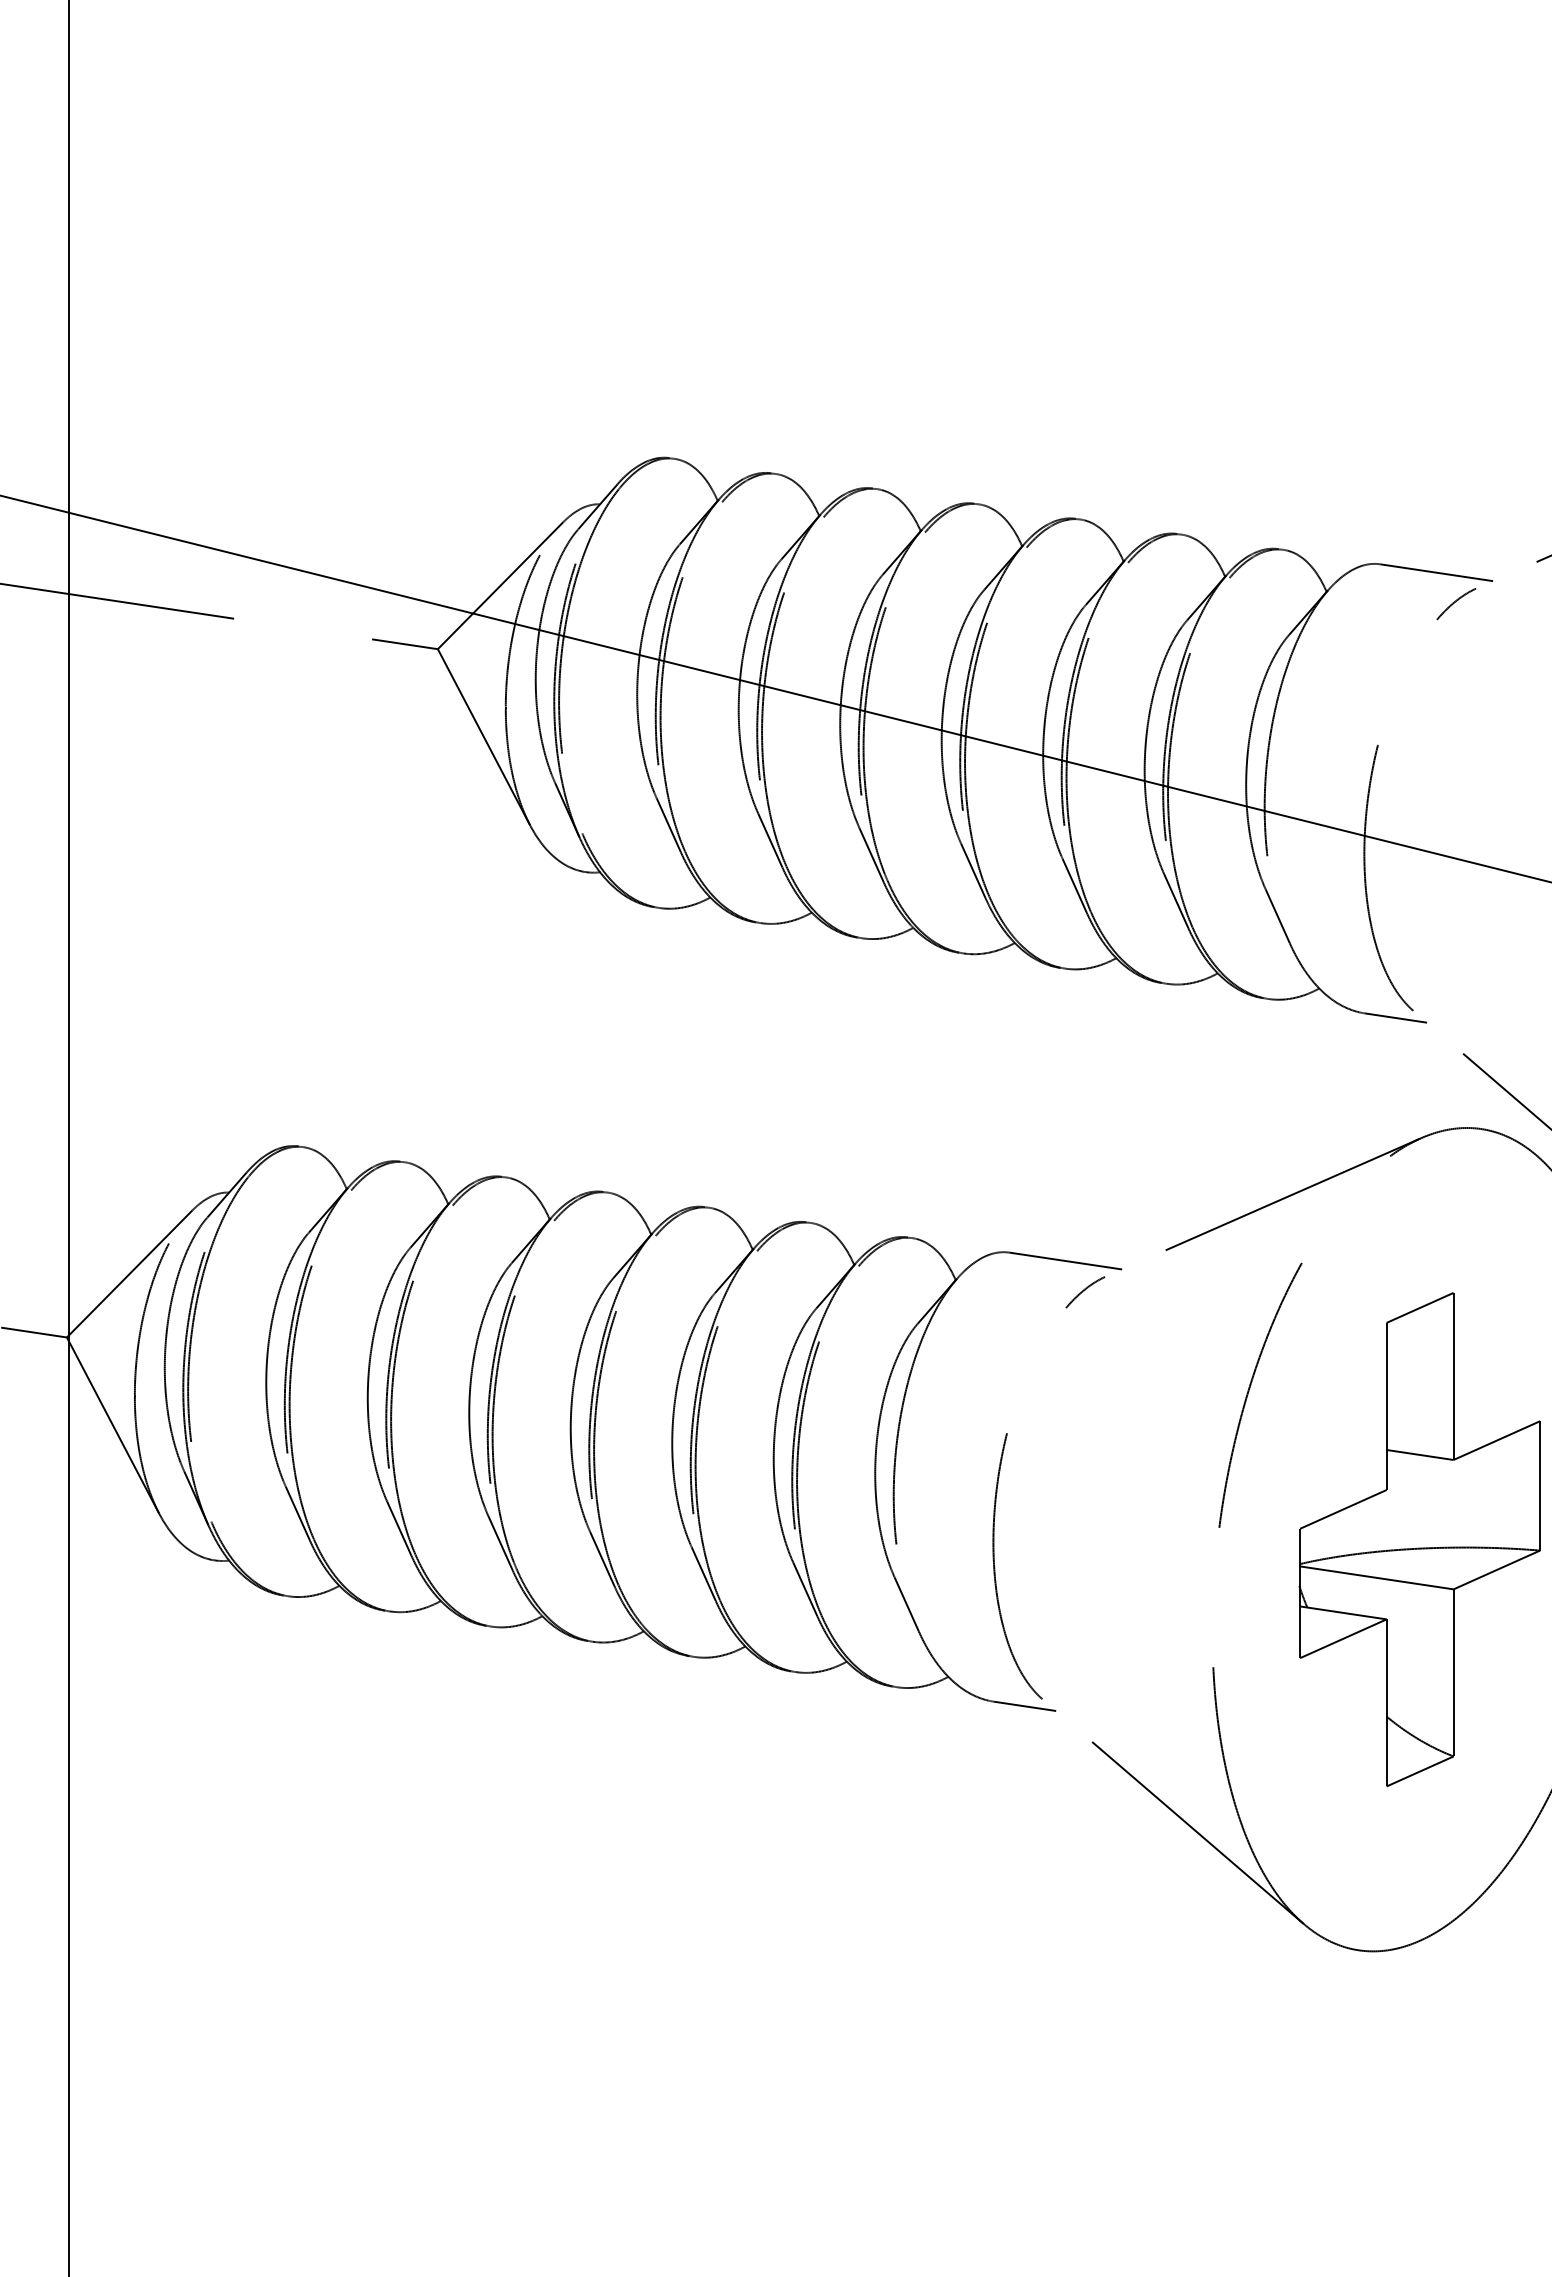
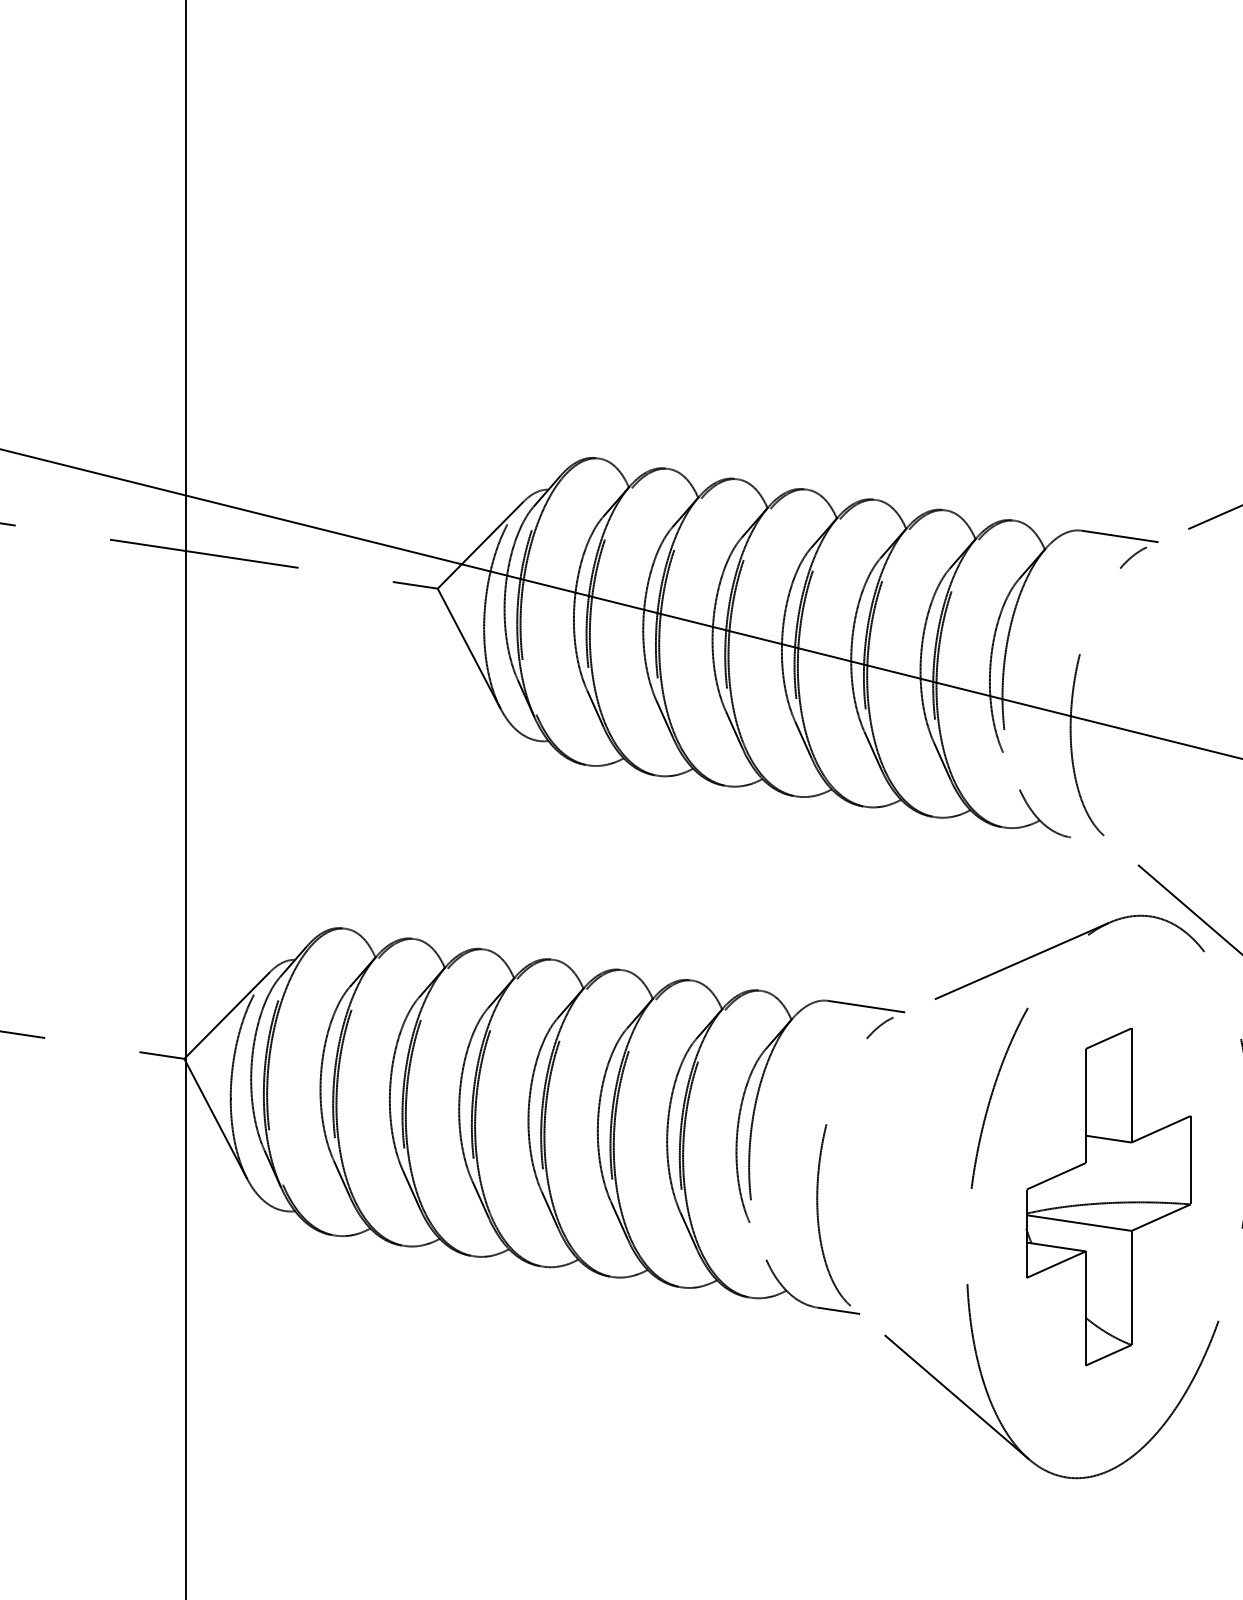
line: (1277, 915) -> (1011, 770), removed
line: (1396, 1017) -> (1092, 840), removed
line: (905, 1603) -> (757, 1240), removed

